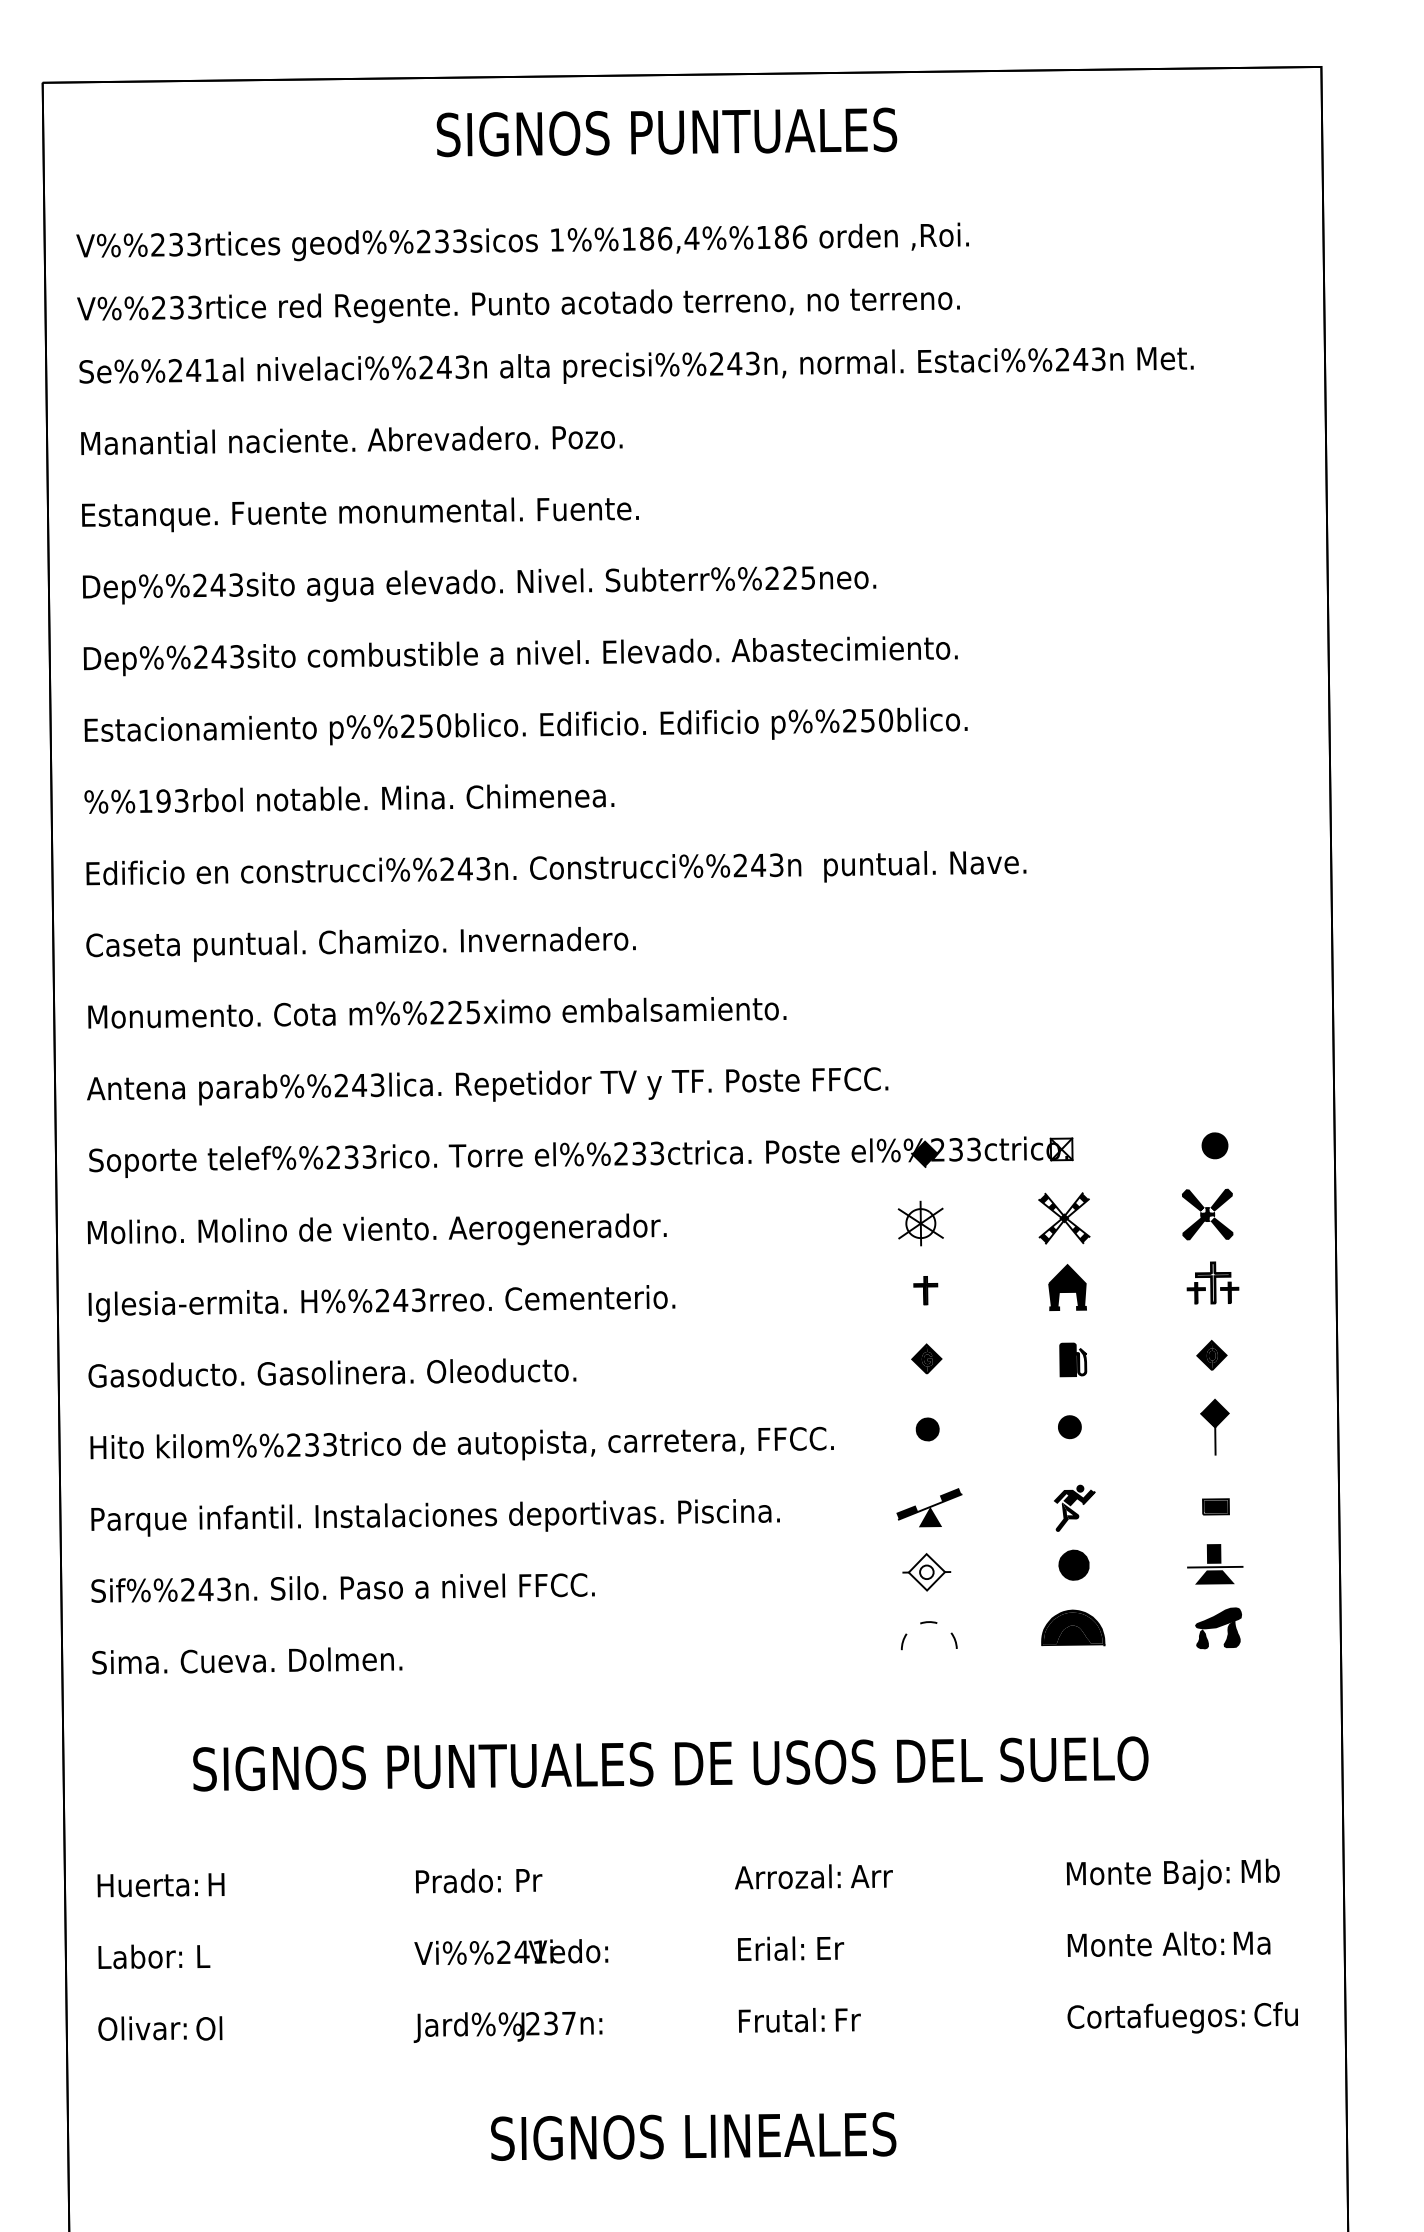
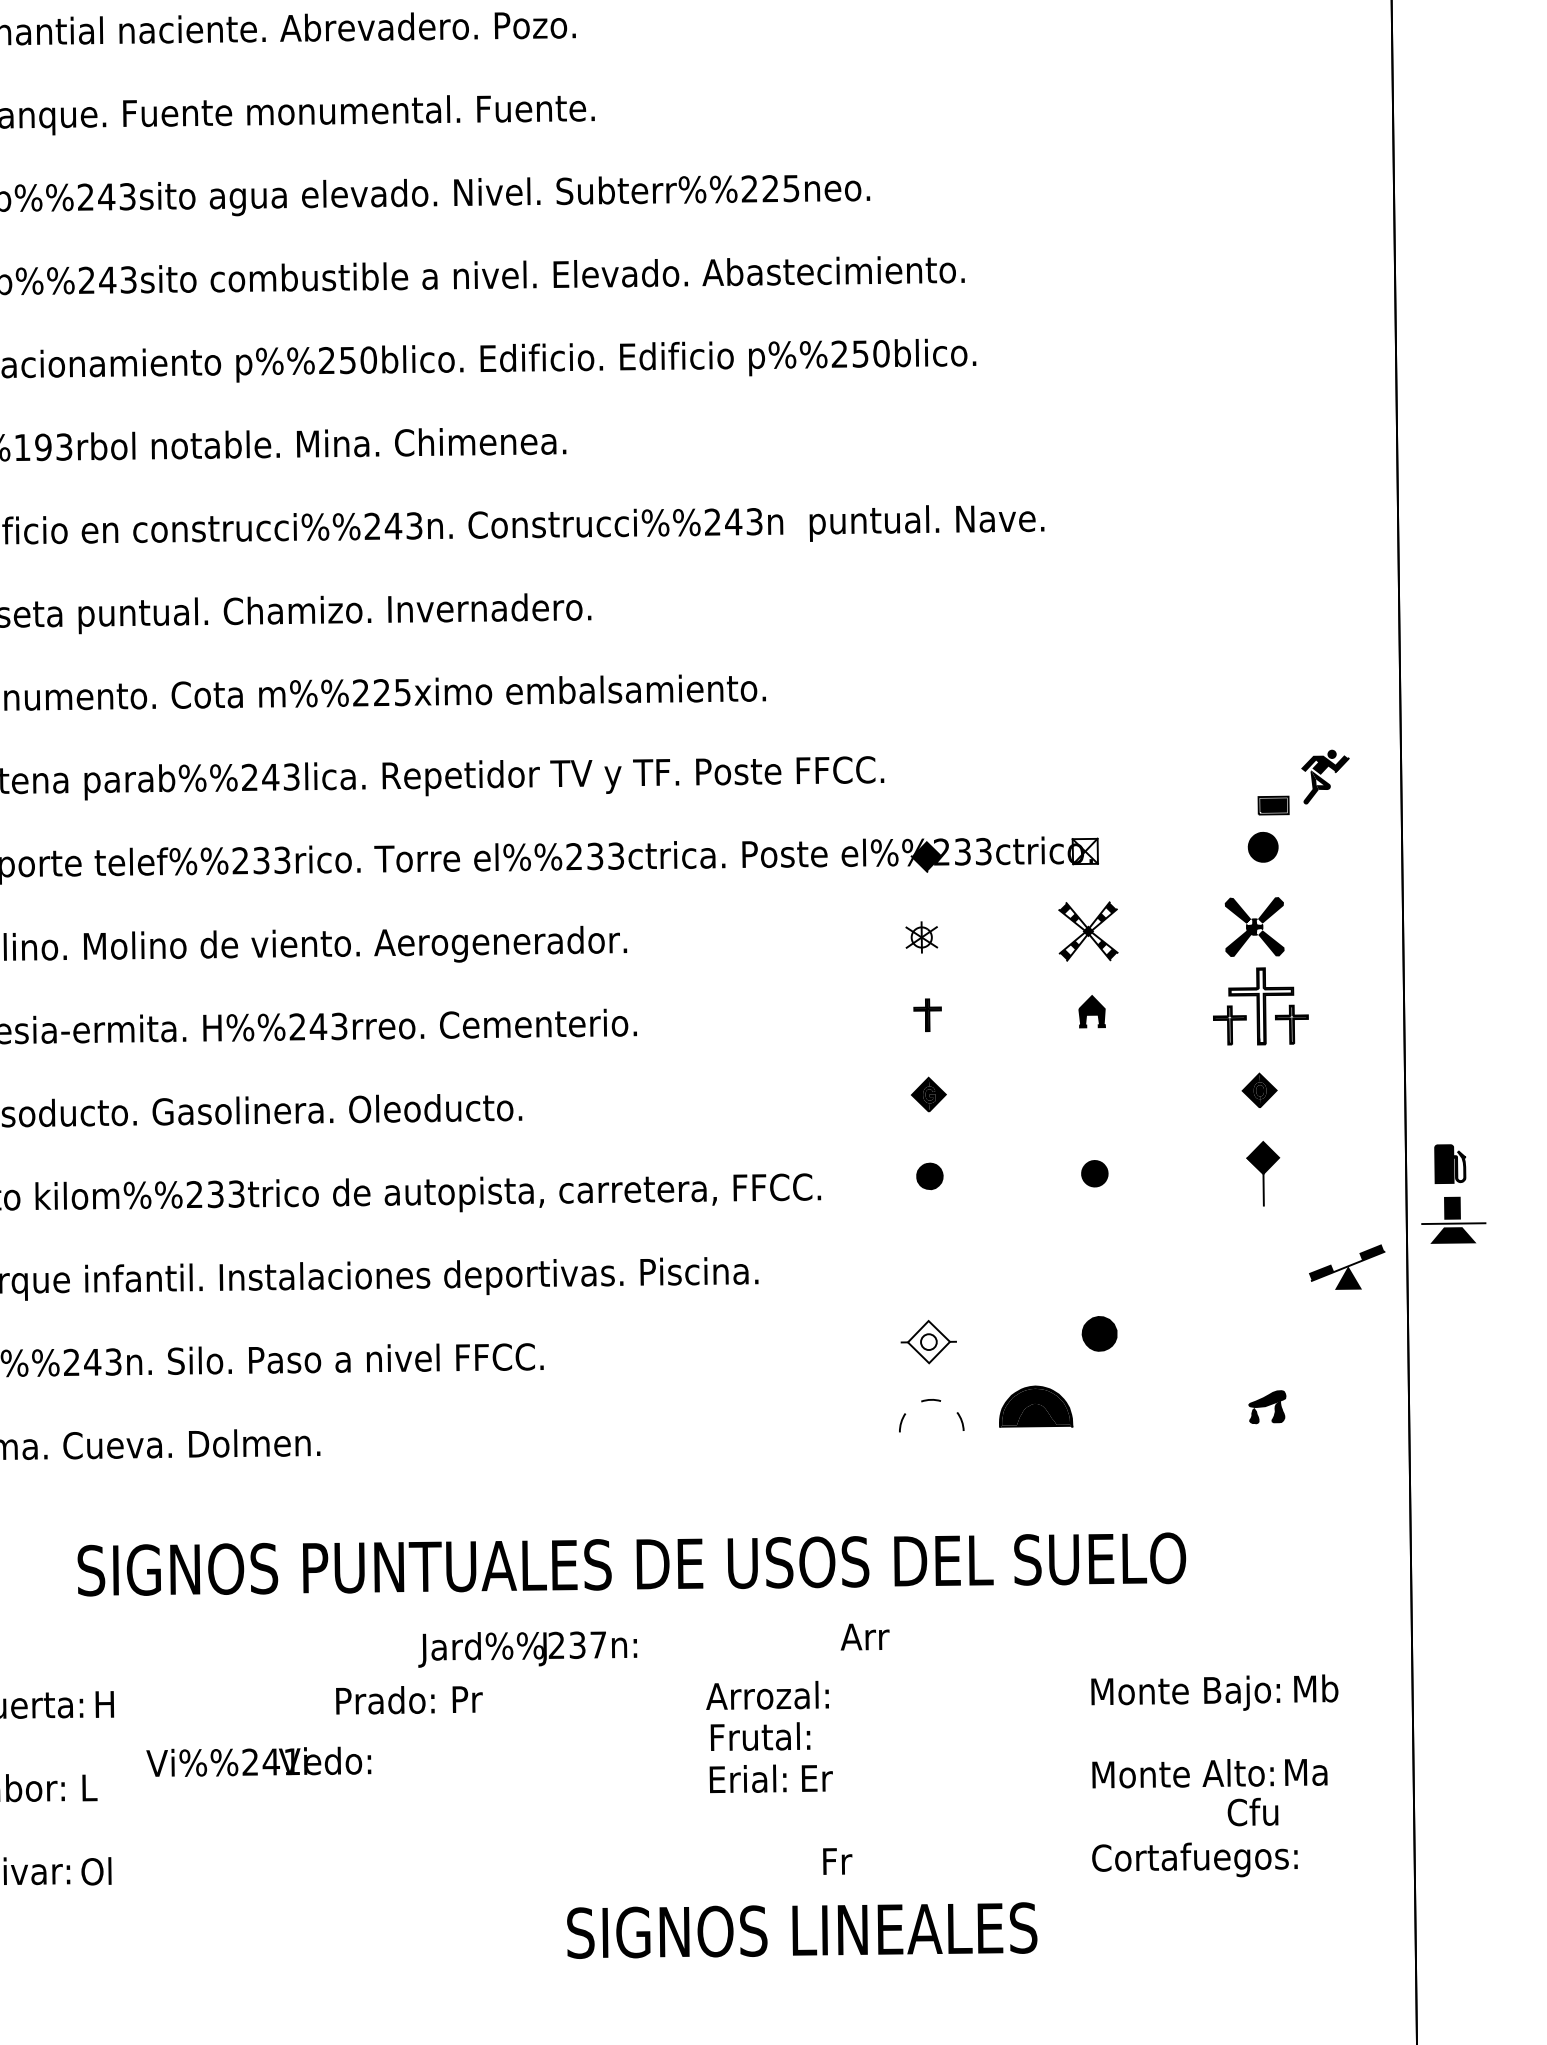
part: (920, 1223) -> (921, 937), size x0.6
part: (1212, 1282) -> (1260, 1005), size x1.6
part: (1067, 1287) -> (1092, 1011), size x0.6
part: (1073, 1359) -> (1450, 1163), moved
part: (1215, 1506) -> (1273, 805), moved
part: (929, 1507) -> (1347, 1266), moved
part: (1074, 1507) -> (1325, 776), moved
part: (1215, 1564) -> (1454, 1220), moved
part: (1073, 1627) -> (1036, 1406), moved
part: (1218, 1628) -> (1267, 1407), size x0.7
text: (871, 1876) -> (864, 1637), moved
text: (511, 1951) -> (259, 1761), moved
text: (1275, 2014) -> (1252, 1812), moved
text: (781, 2020) -> (760, 1736), moved
text: (507, 2026) -> (527, 1648), moved
text: (693, 2136) -> (802, 1930), moved

